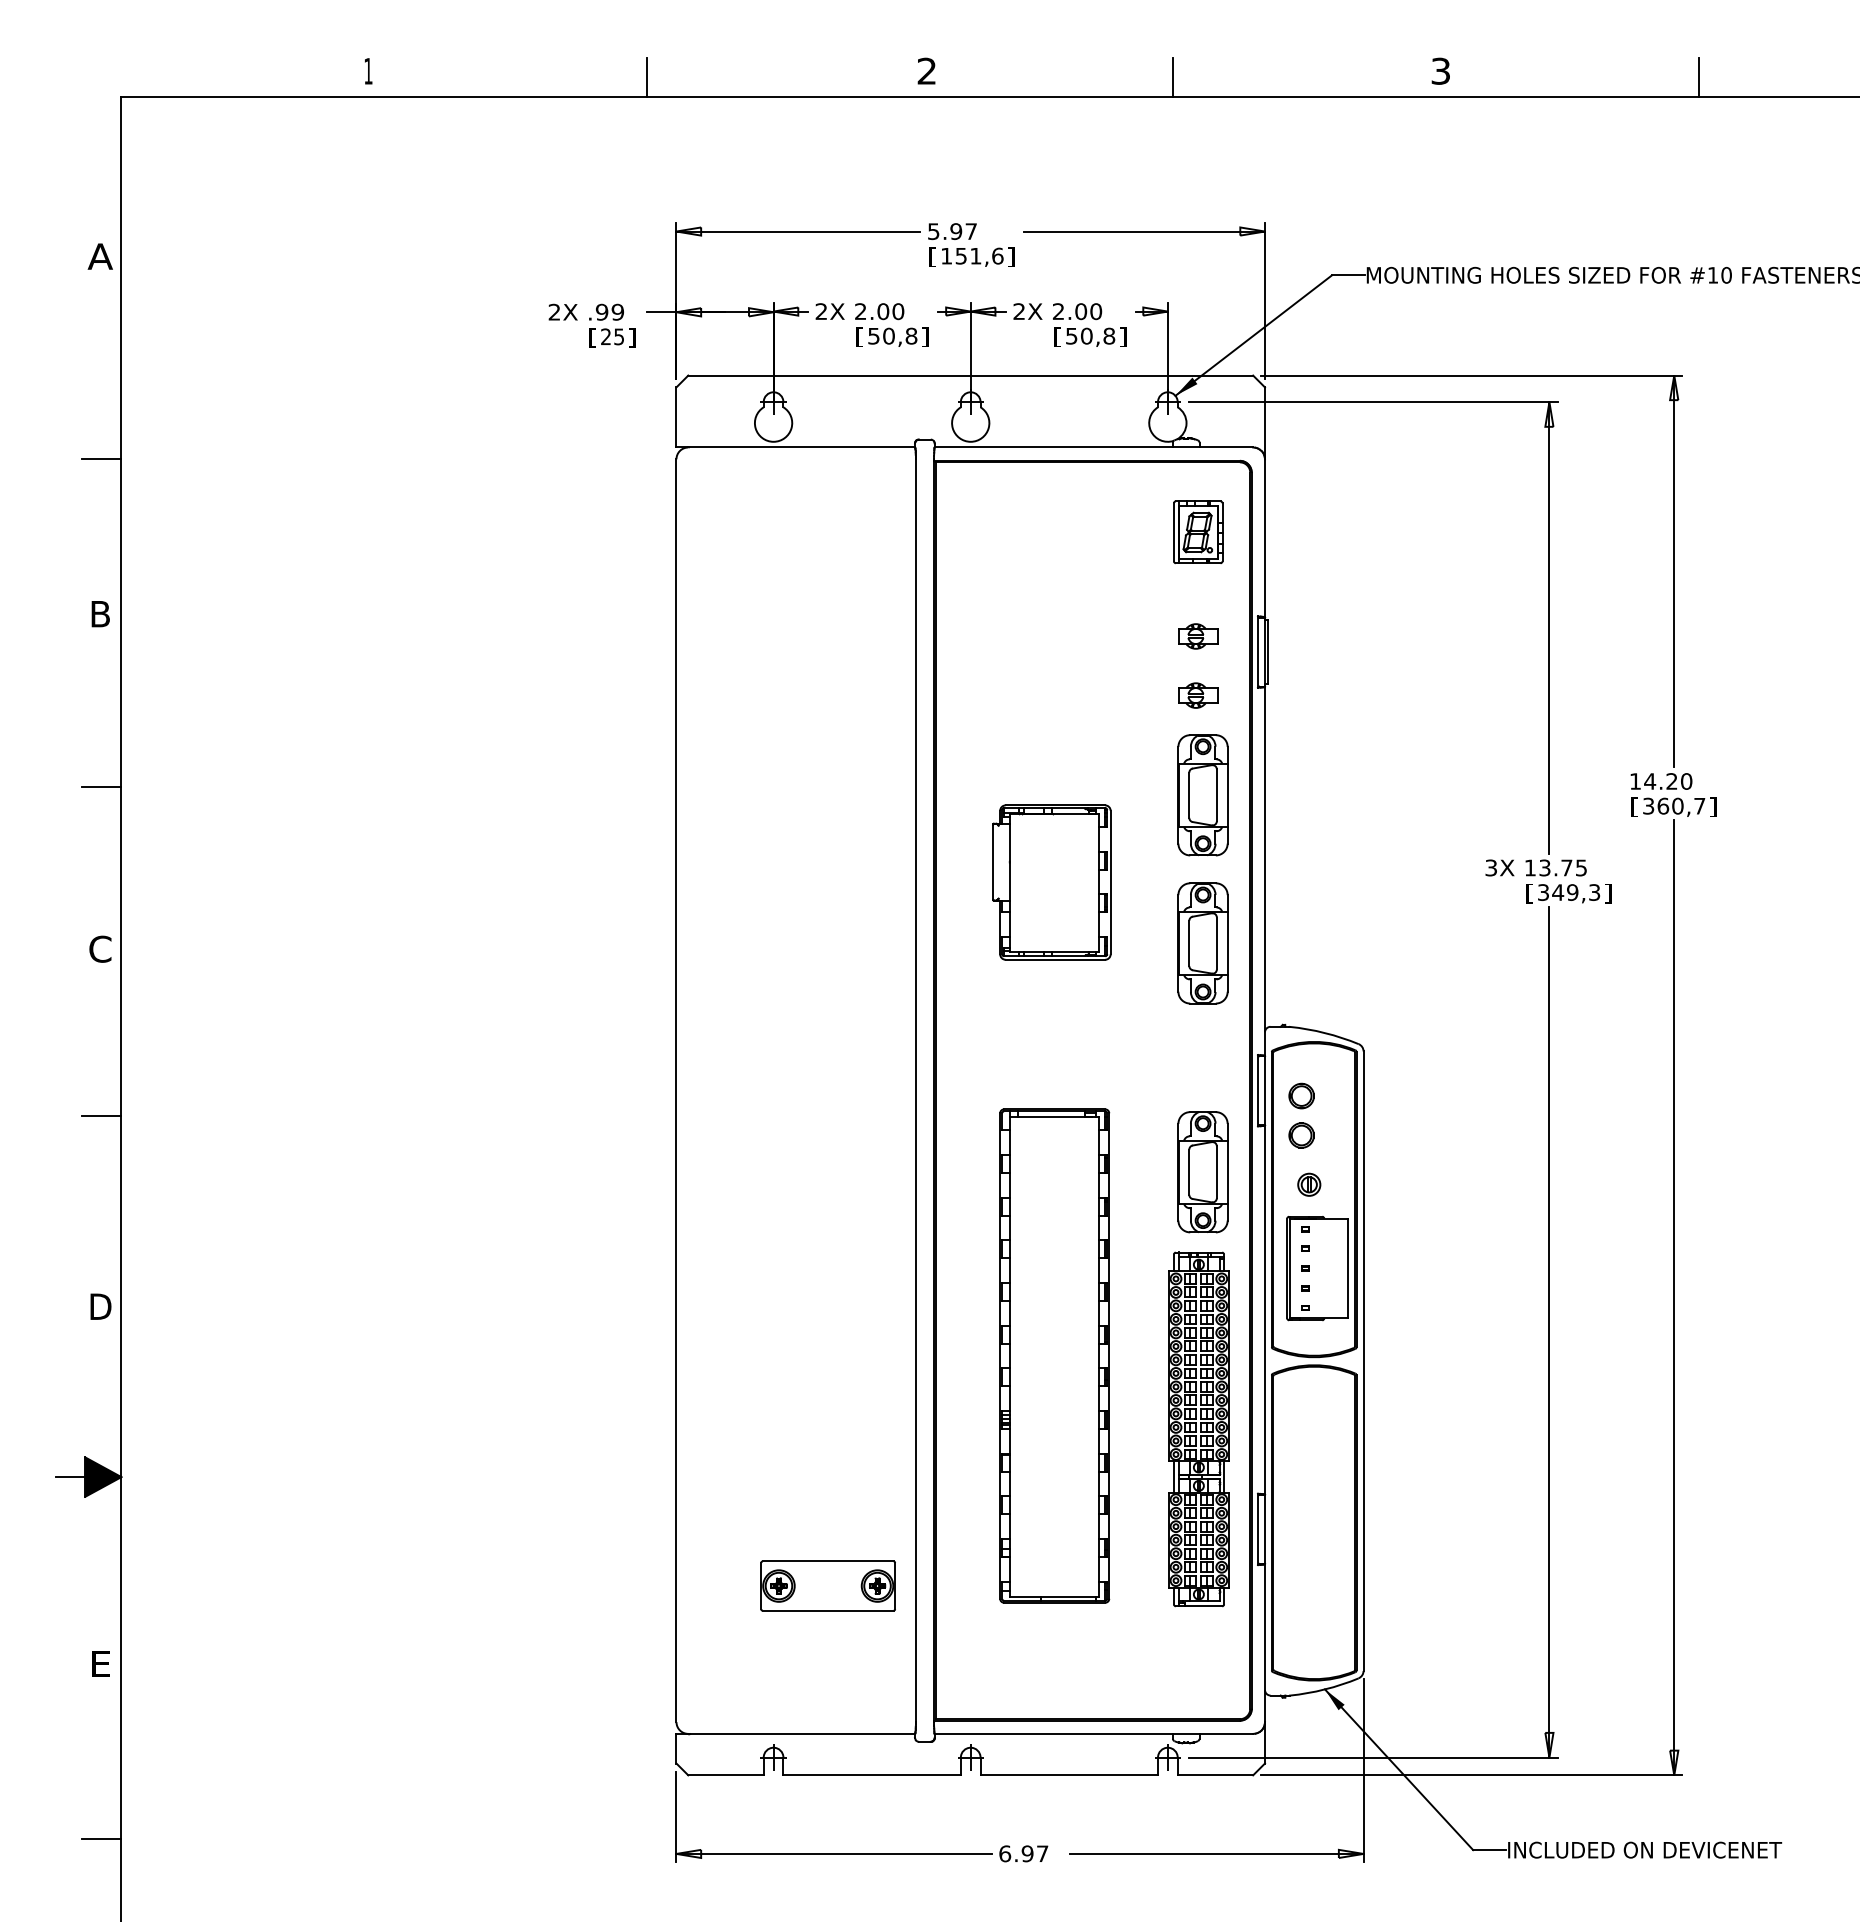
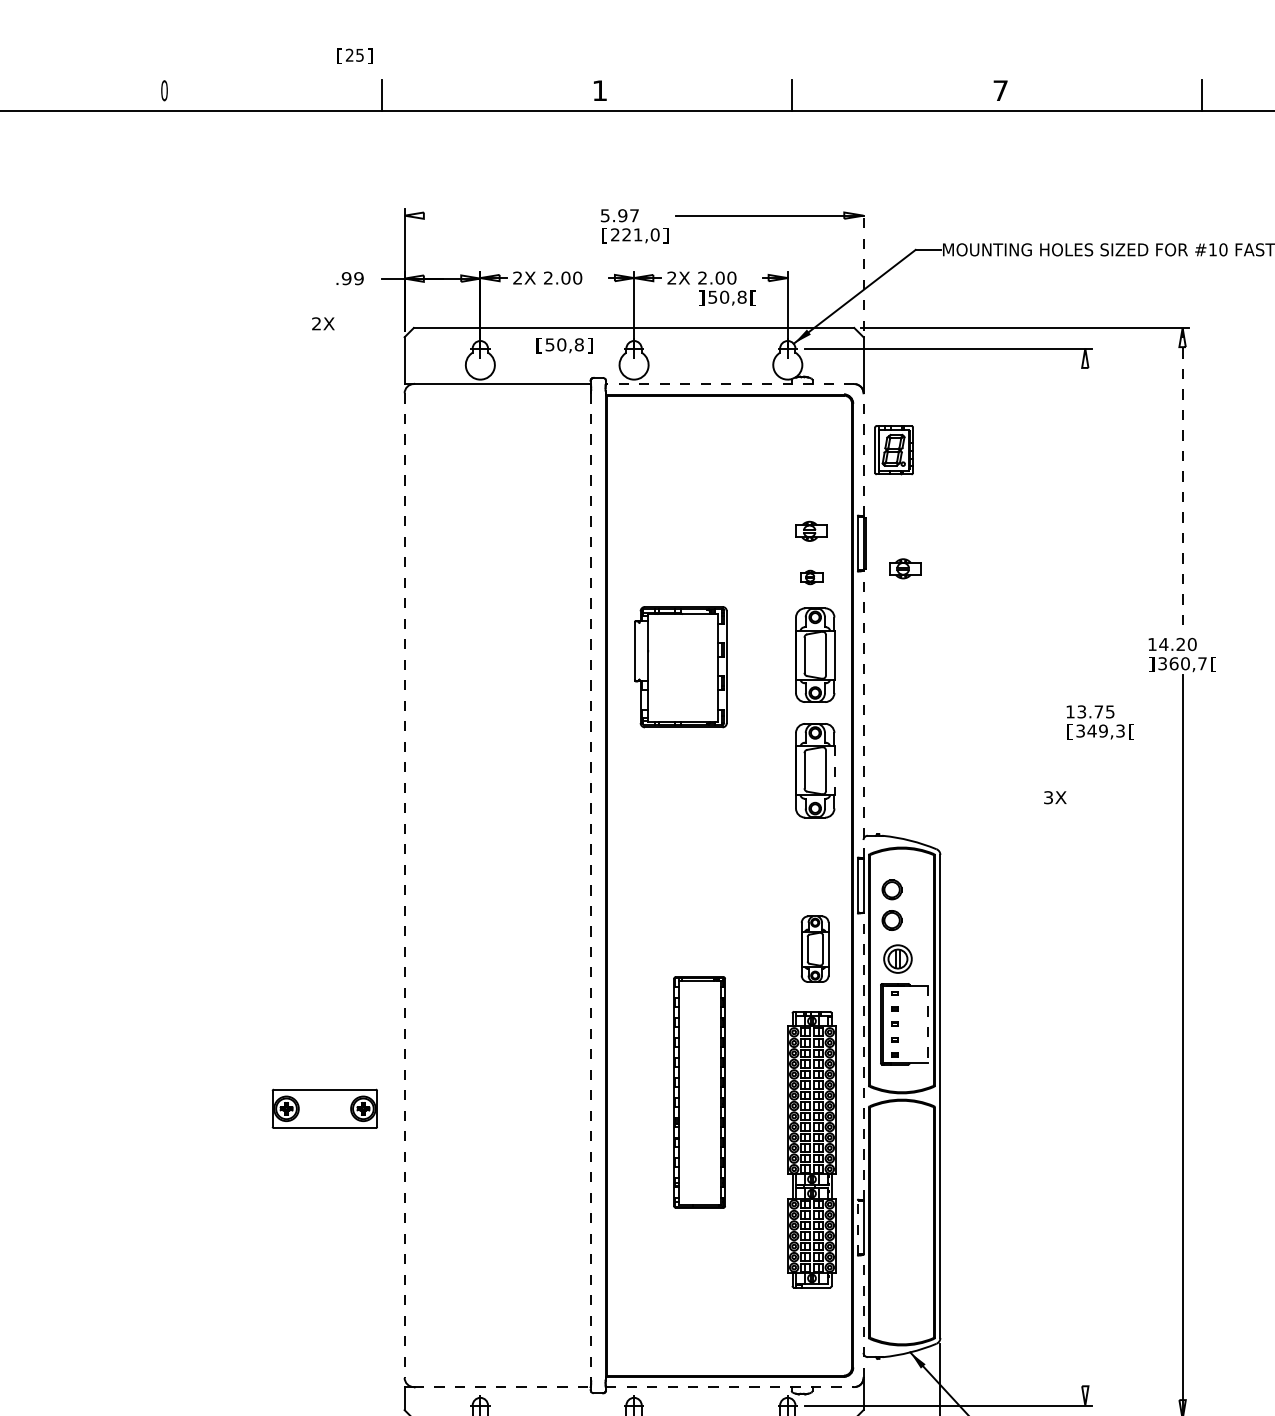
text: (368, 70) -> (164, 90), 1 -> 0
text: (926, 70) -> (599, 90), 2 -> 1
text: (1440, 70) -> (1000, 90), 3 -> 7
line: (798, 231) -> (499, 215), removed
text: (972, 255) -> (635, 234), 151,6 -> 221,0
line: (1265, 301) -> (863, 270), solid -> dashed
text: (562, 311) -> (322, 323), moved
text: (892, 336) -> (564, 345), moved
text: (612, 337) -> (354, 55), moved
text: (1057, 337) -> (701, 298), [ -> ]
text: (1123, 337) -> (753, 298), ] -> [
line: (1093, 447) -> (729, 384), solid -> dashed
part: (1198, 532) -> (894, 450), moved
line: (1265, 537) -> (863, 454), solid -> dashed
line: (1674, 571) -> (1182, 480), solid -> dashed
line: (1549, 627) -> (1085, 524), removed
part: (1318, 684) -> (905, 568), added
part: (1198, 695) -> (811, 577), size x0.7
text: (1634, 806) -> (1151, 663), [ -> ]
text: (1713, 807) -> (1213, 664), ] -> [
text: (1499, 867) -> (1054, 797), moved
line: (1265, 871) -> (863, 714), solid -> dashed
part: (1051, 882) -> (680, 667), moved
text: (1608, 893) -> (1131, 731), ] -> [
line: (1228, 943) -> (835, 770), solid -> dashed
line: (676, 1091) -> (404, 886), solid -> dashed
line: (915, 1091) -> (591, 886), solid -> dashed
part: (1202, 1172) -> (814, 949), size x0.7
part: (1309, 1184) -> (898, 958), size x1.6
line: (1347, 1269) -> (927, 1024), solid -> dashed
line: (1265, 1310) -> (863, 1056), solid -> dashed
line: (1549, 1331) -> (1085, 1073), removed
part: (1054, 1355) -> (699, 1092), size x0.6
line: (1258, 1529) -> (858, 1227), solid -> dashed
part: (827, 1585) -> (324, 1108), moved
line: (1265, 1643) -> (863, 1316), solid -> dashed
line: (802, 1733) -> (502, 1386), solid -> dashed
line: (1094, 1733) -> (730, 1386), solid -> dashed

